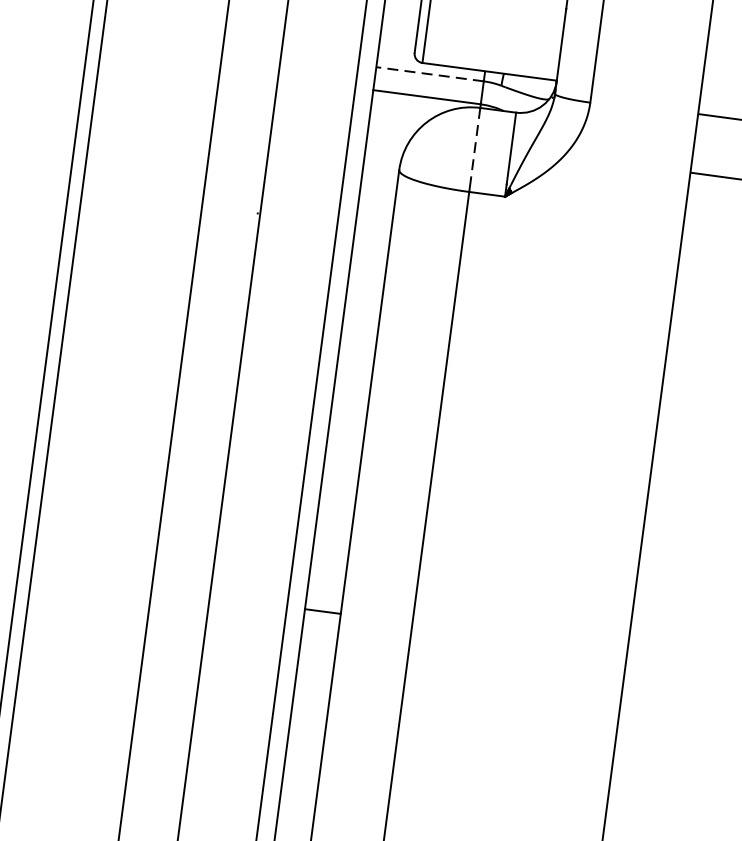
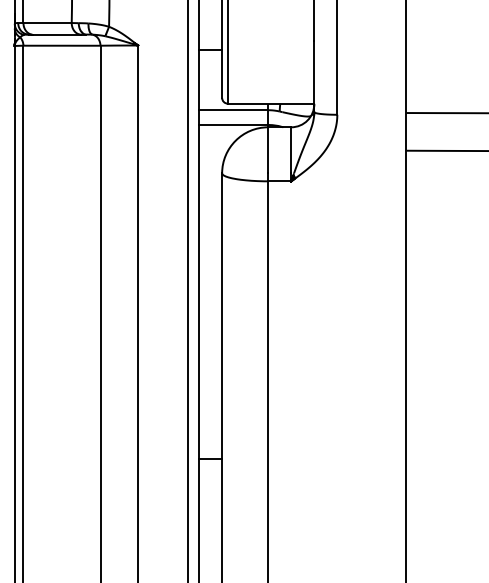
line: (429, 74) -> (233, 110), dashed -> solid
line: (476, 144) -> (268, 150), dashed -> solid

